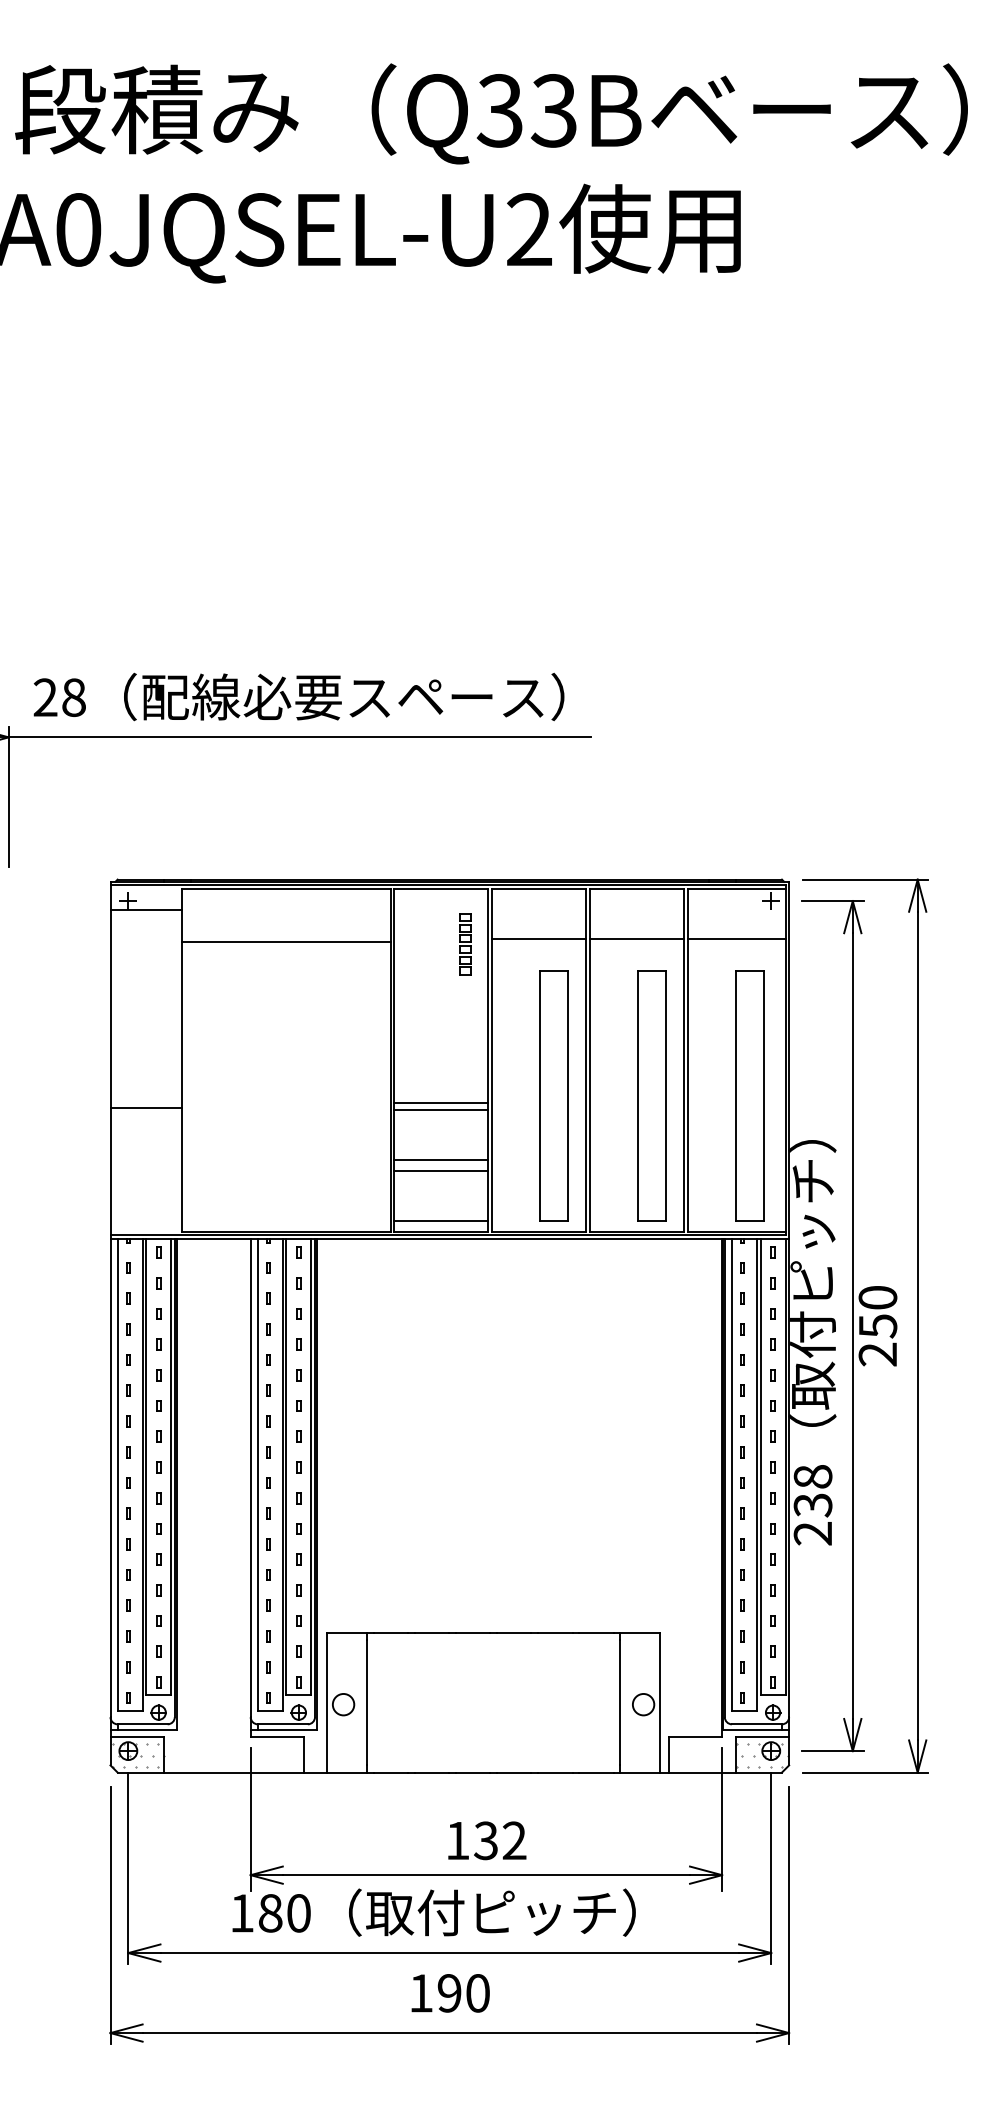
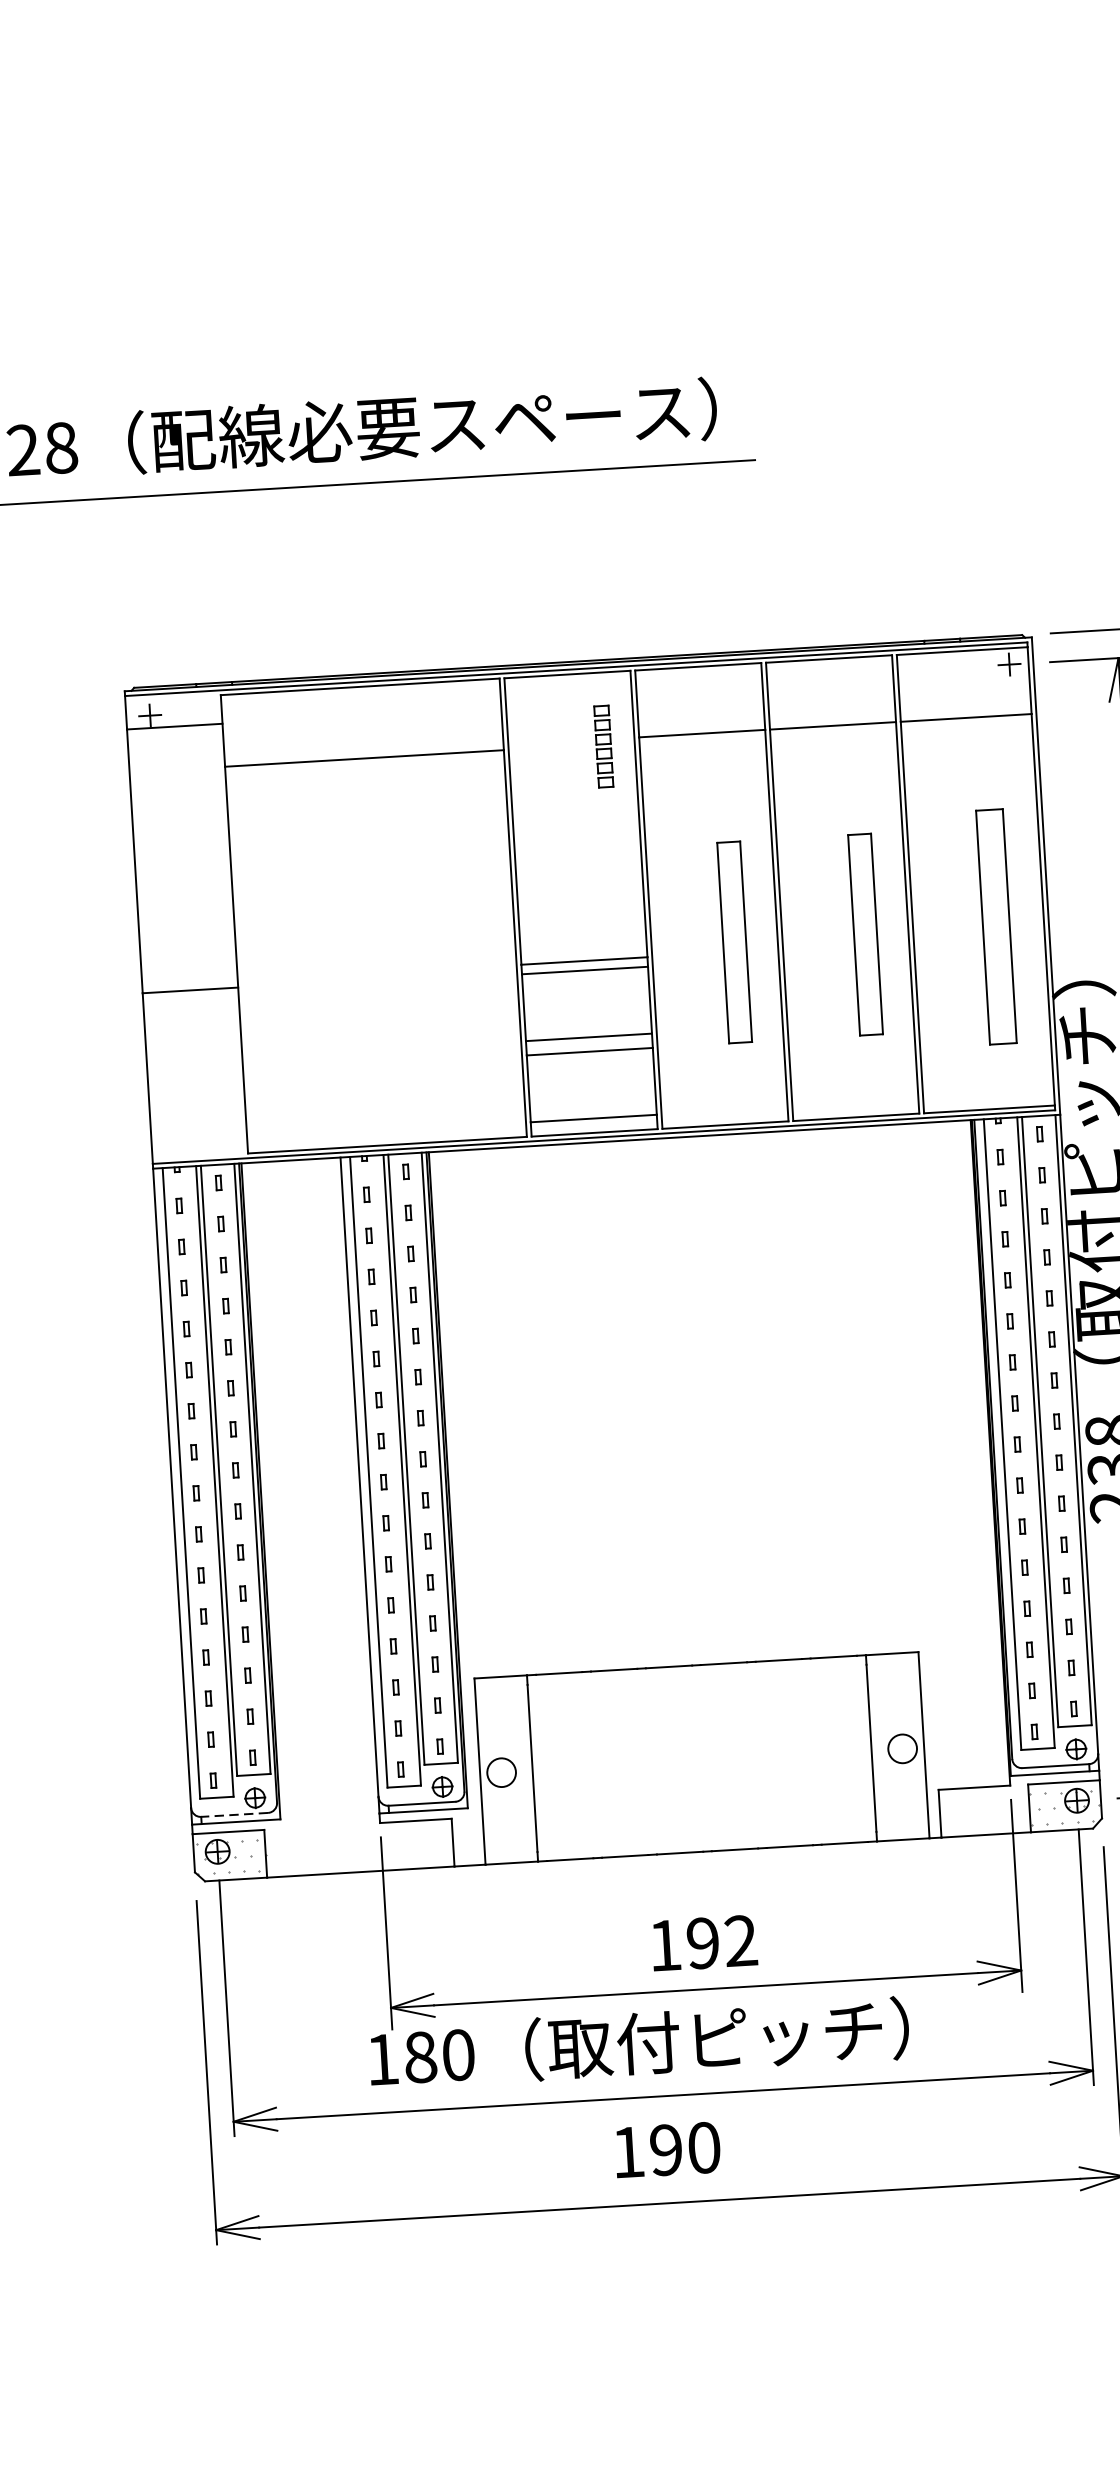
part: (553, 1095) -> (733, 941), size x0.6
part: (651, 1095) -> (864, 933), size x0.6
part: (749, 1095) -> (995, 926), size x0.7
line: (142, 1724) -> (234, 1815), solid -> dashed
text: (485, 1840) -> (702, 1942), 132 -> 192

